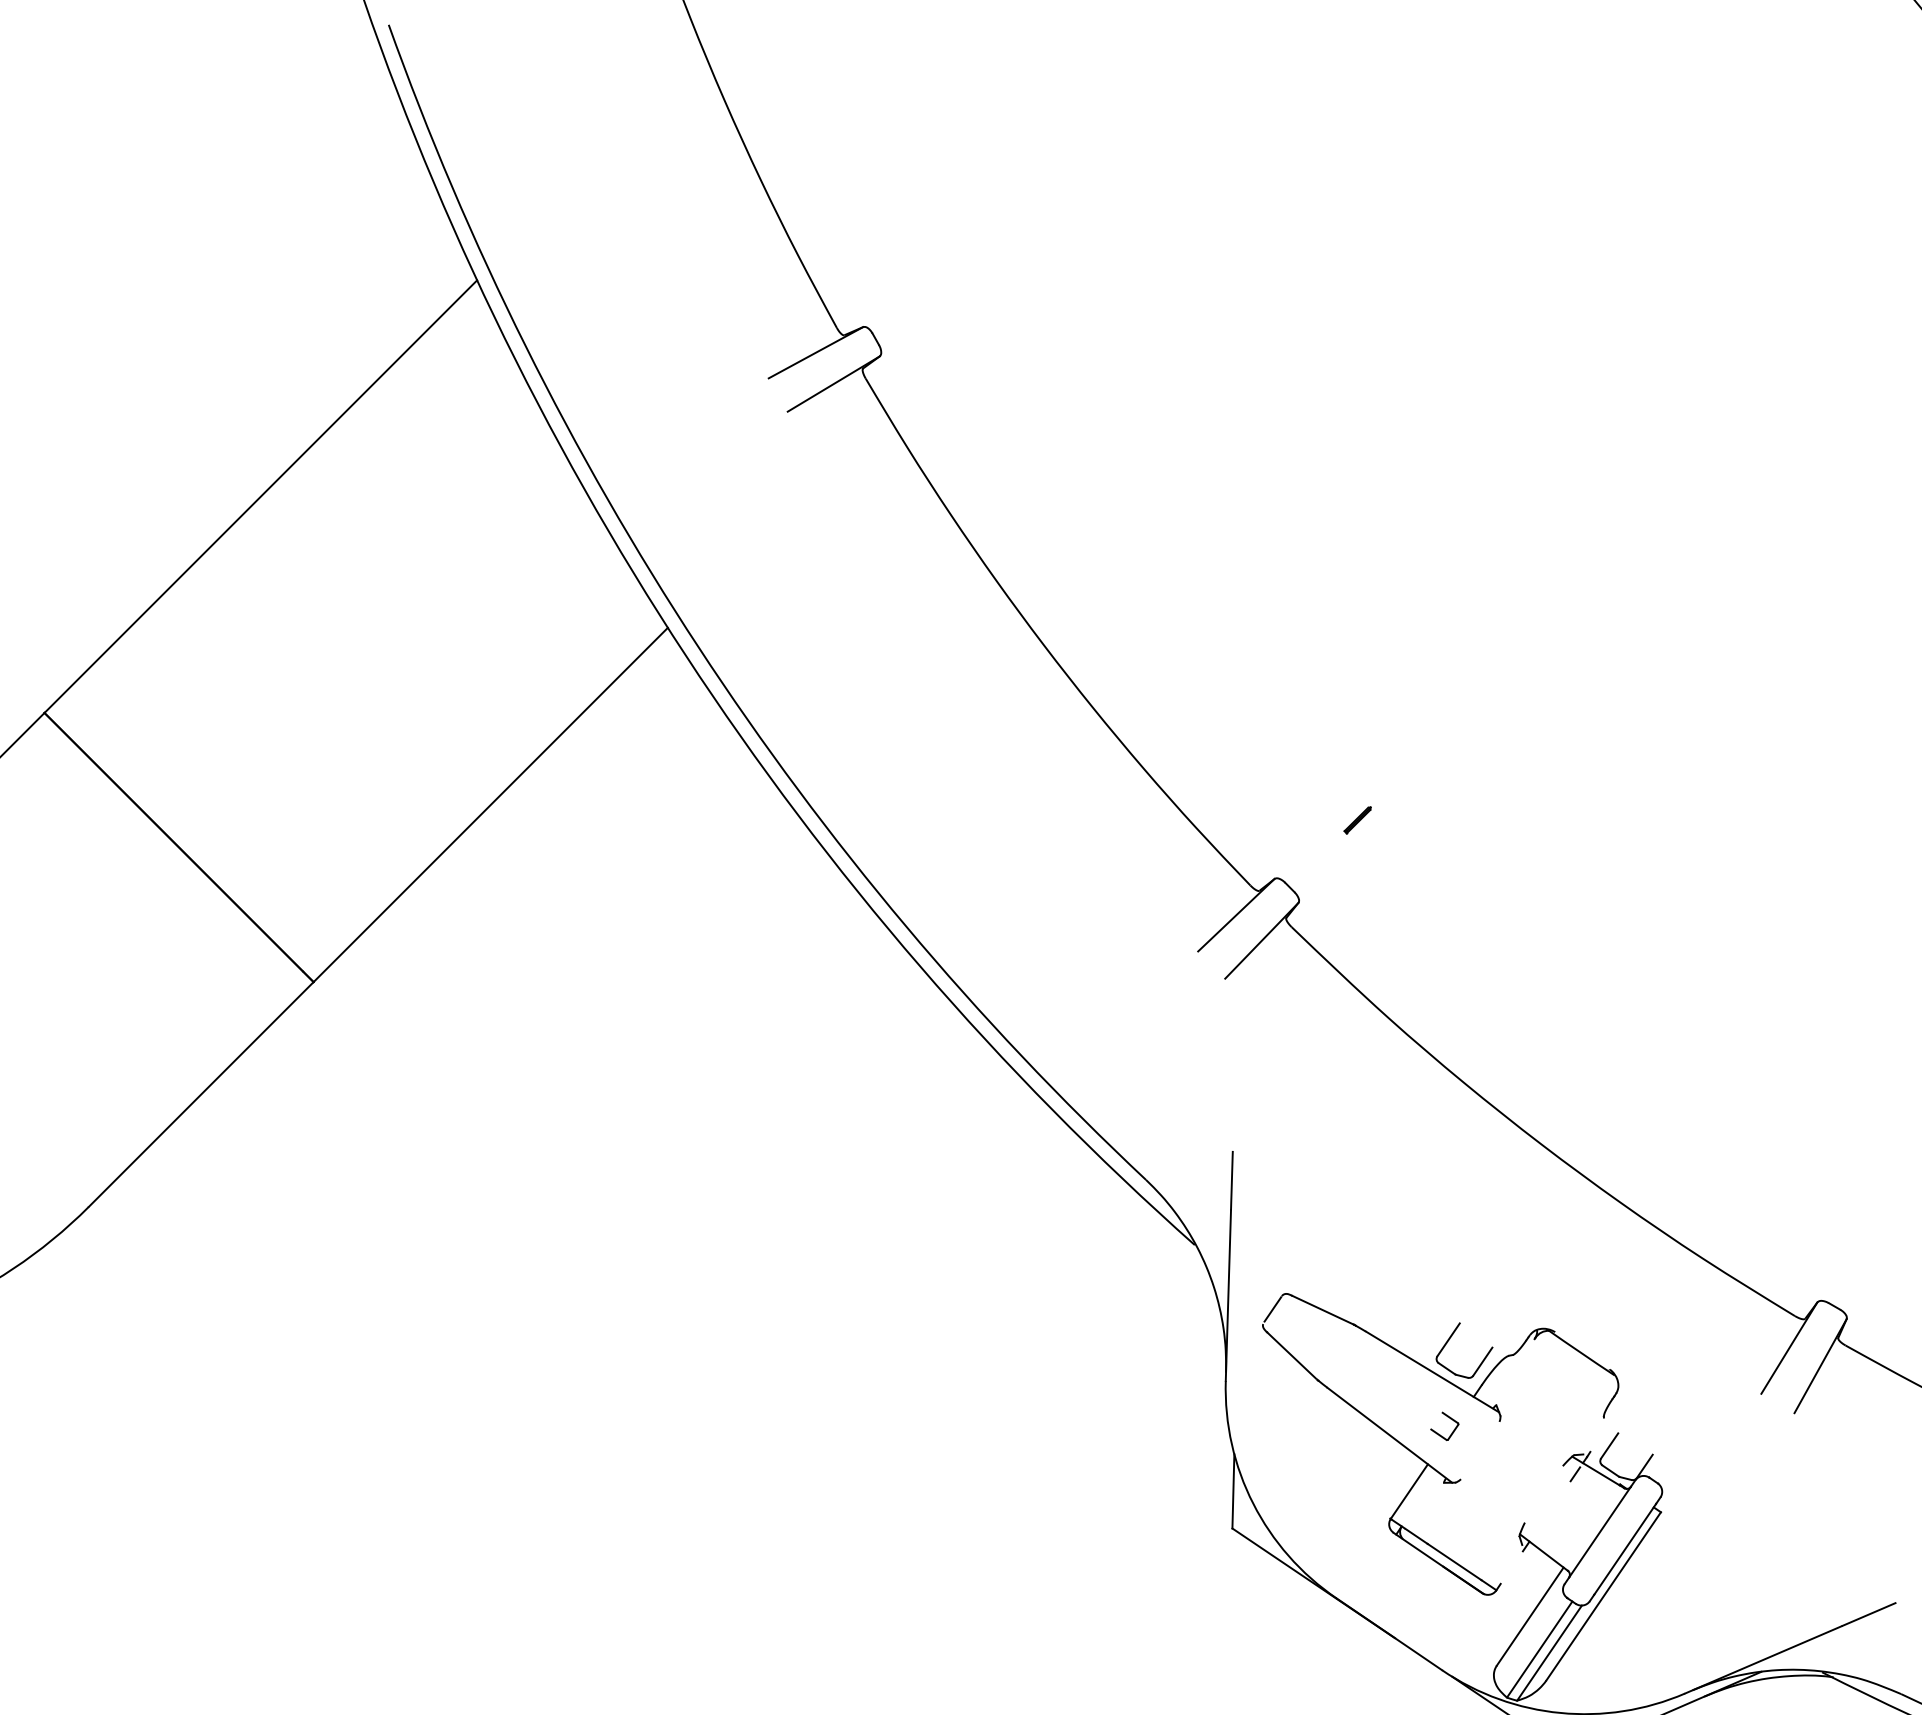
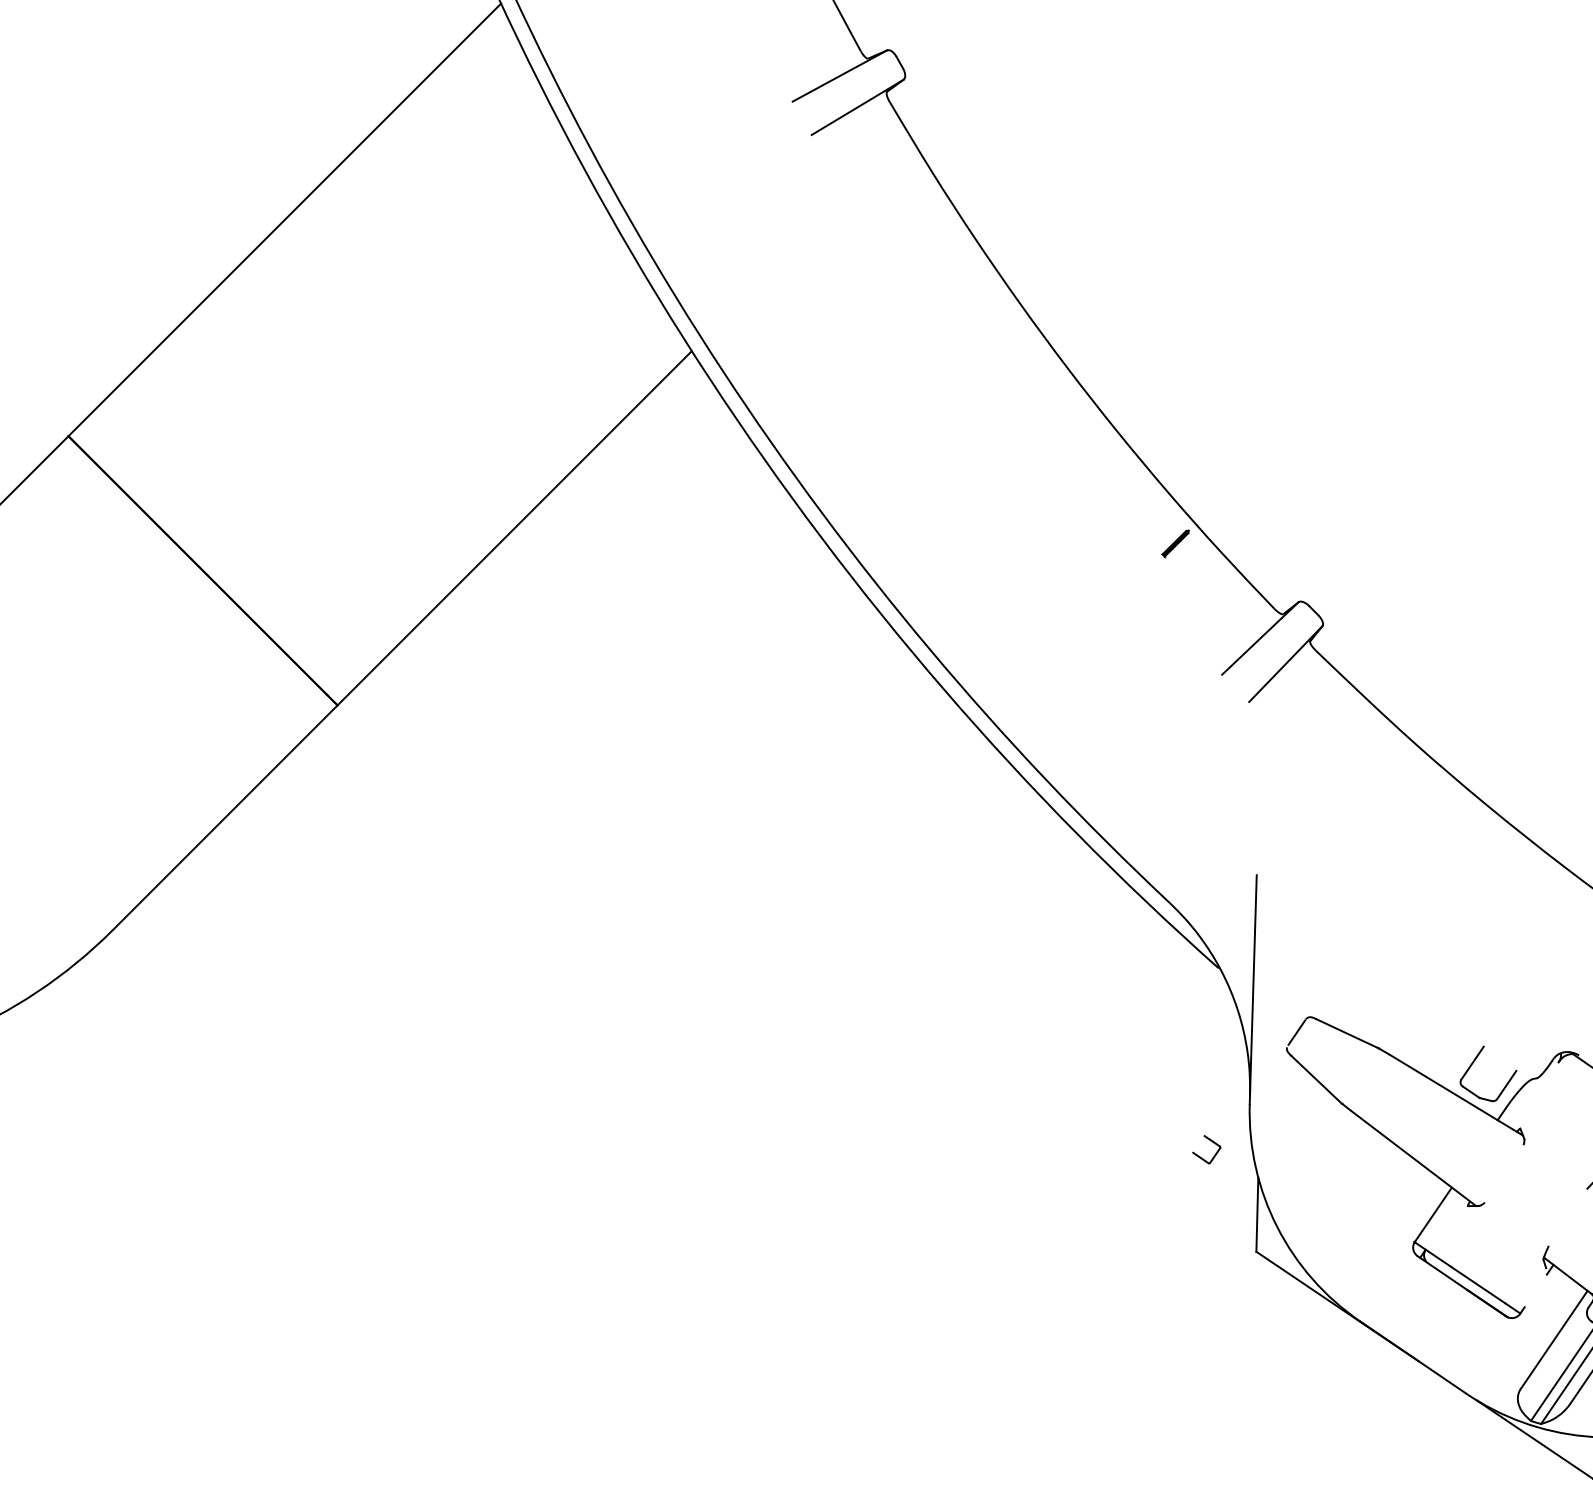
part: (1357, 820) -> (1175, 543), moved
part: (1450, 1419) -> (1212, 1142), moved

